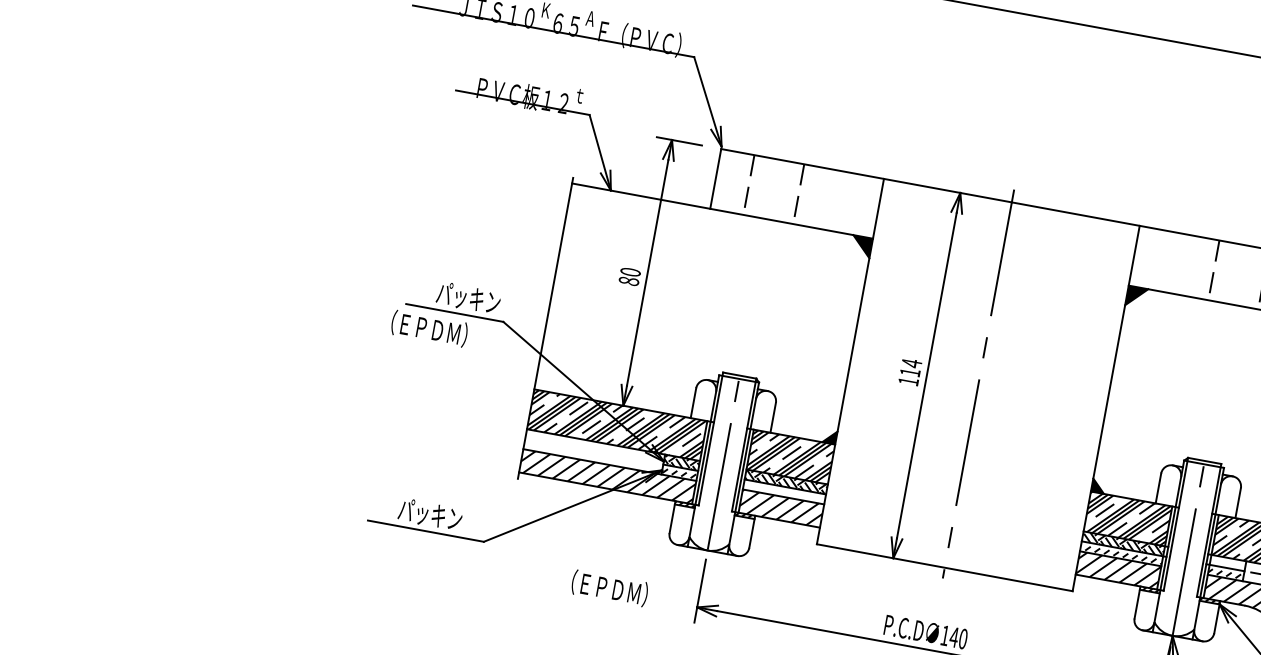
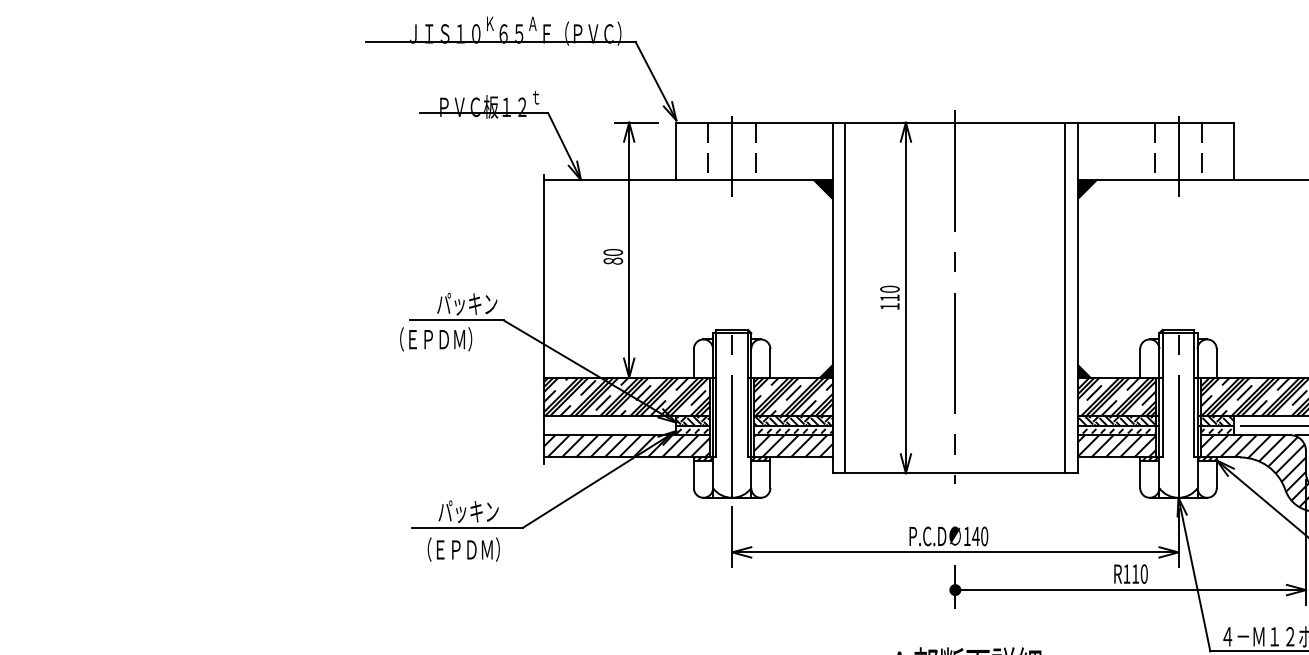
line: (773, 195) -> (732, 156), added
line: (1237, 280) -> (1178, 156), added
line: (863, 363) -> (845, 297), added
text: (911, 363) -> (889, 289), 114 -> 110
line: (1093, 405) -> (1065, 297), added
hatch: (786, 493) -> (795, 431), added
hatch: (1228, 562) -> (1217, 420), added
text: (609, 588) -> (463, 549), moved

